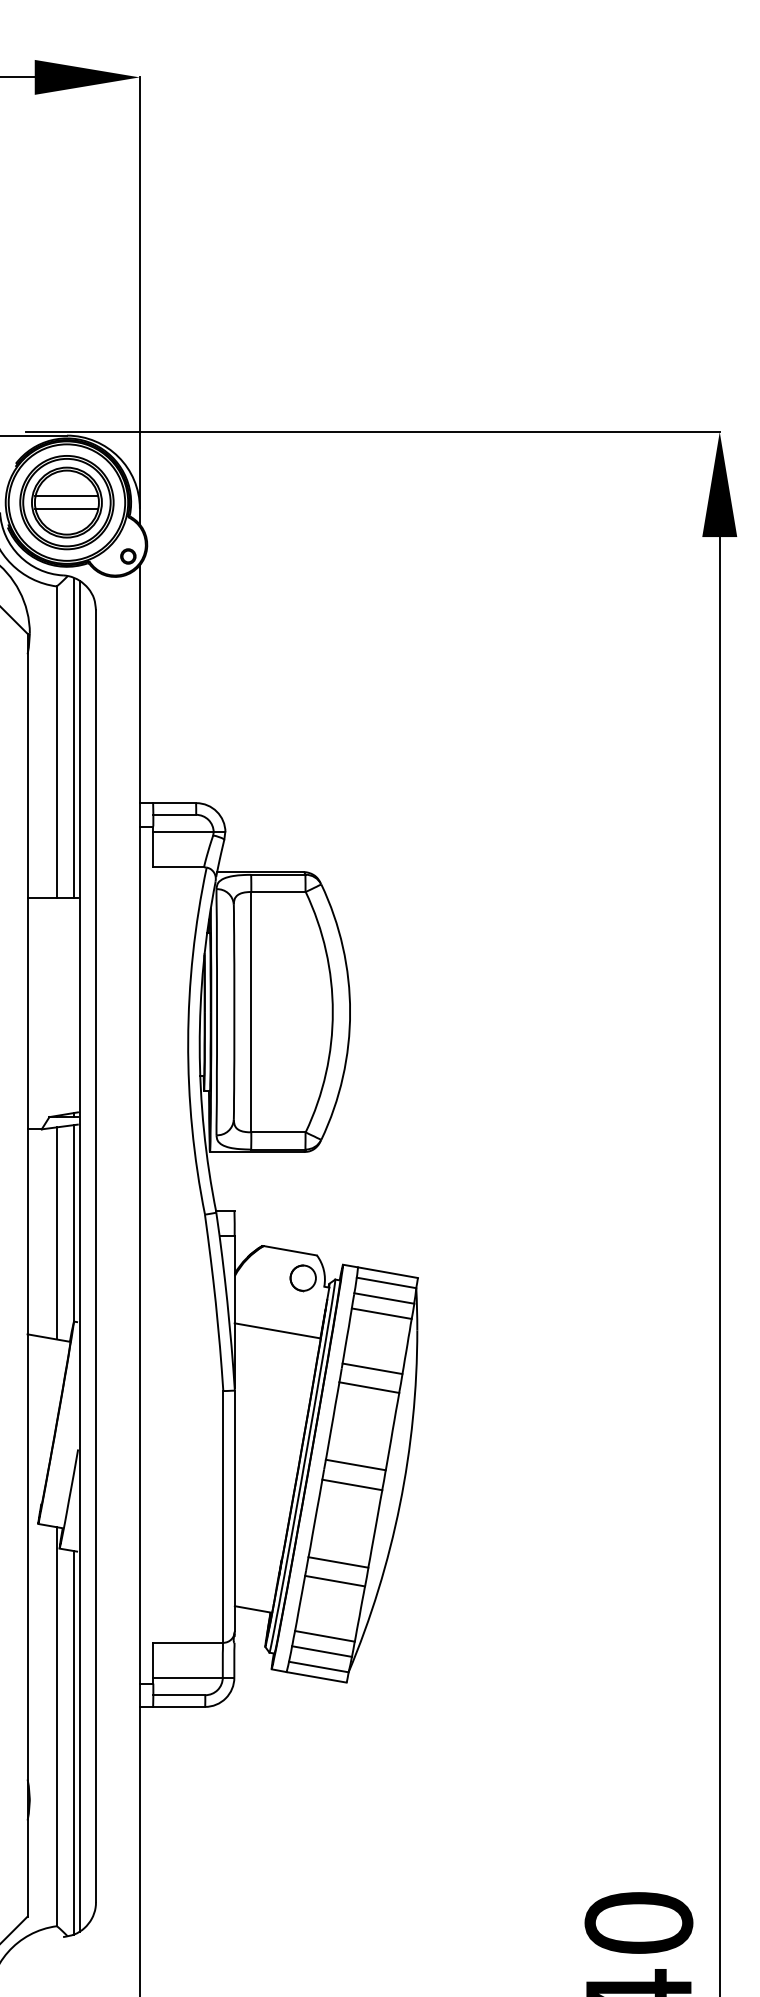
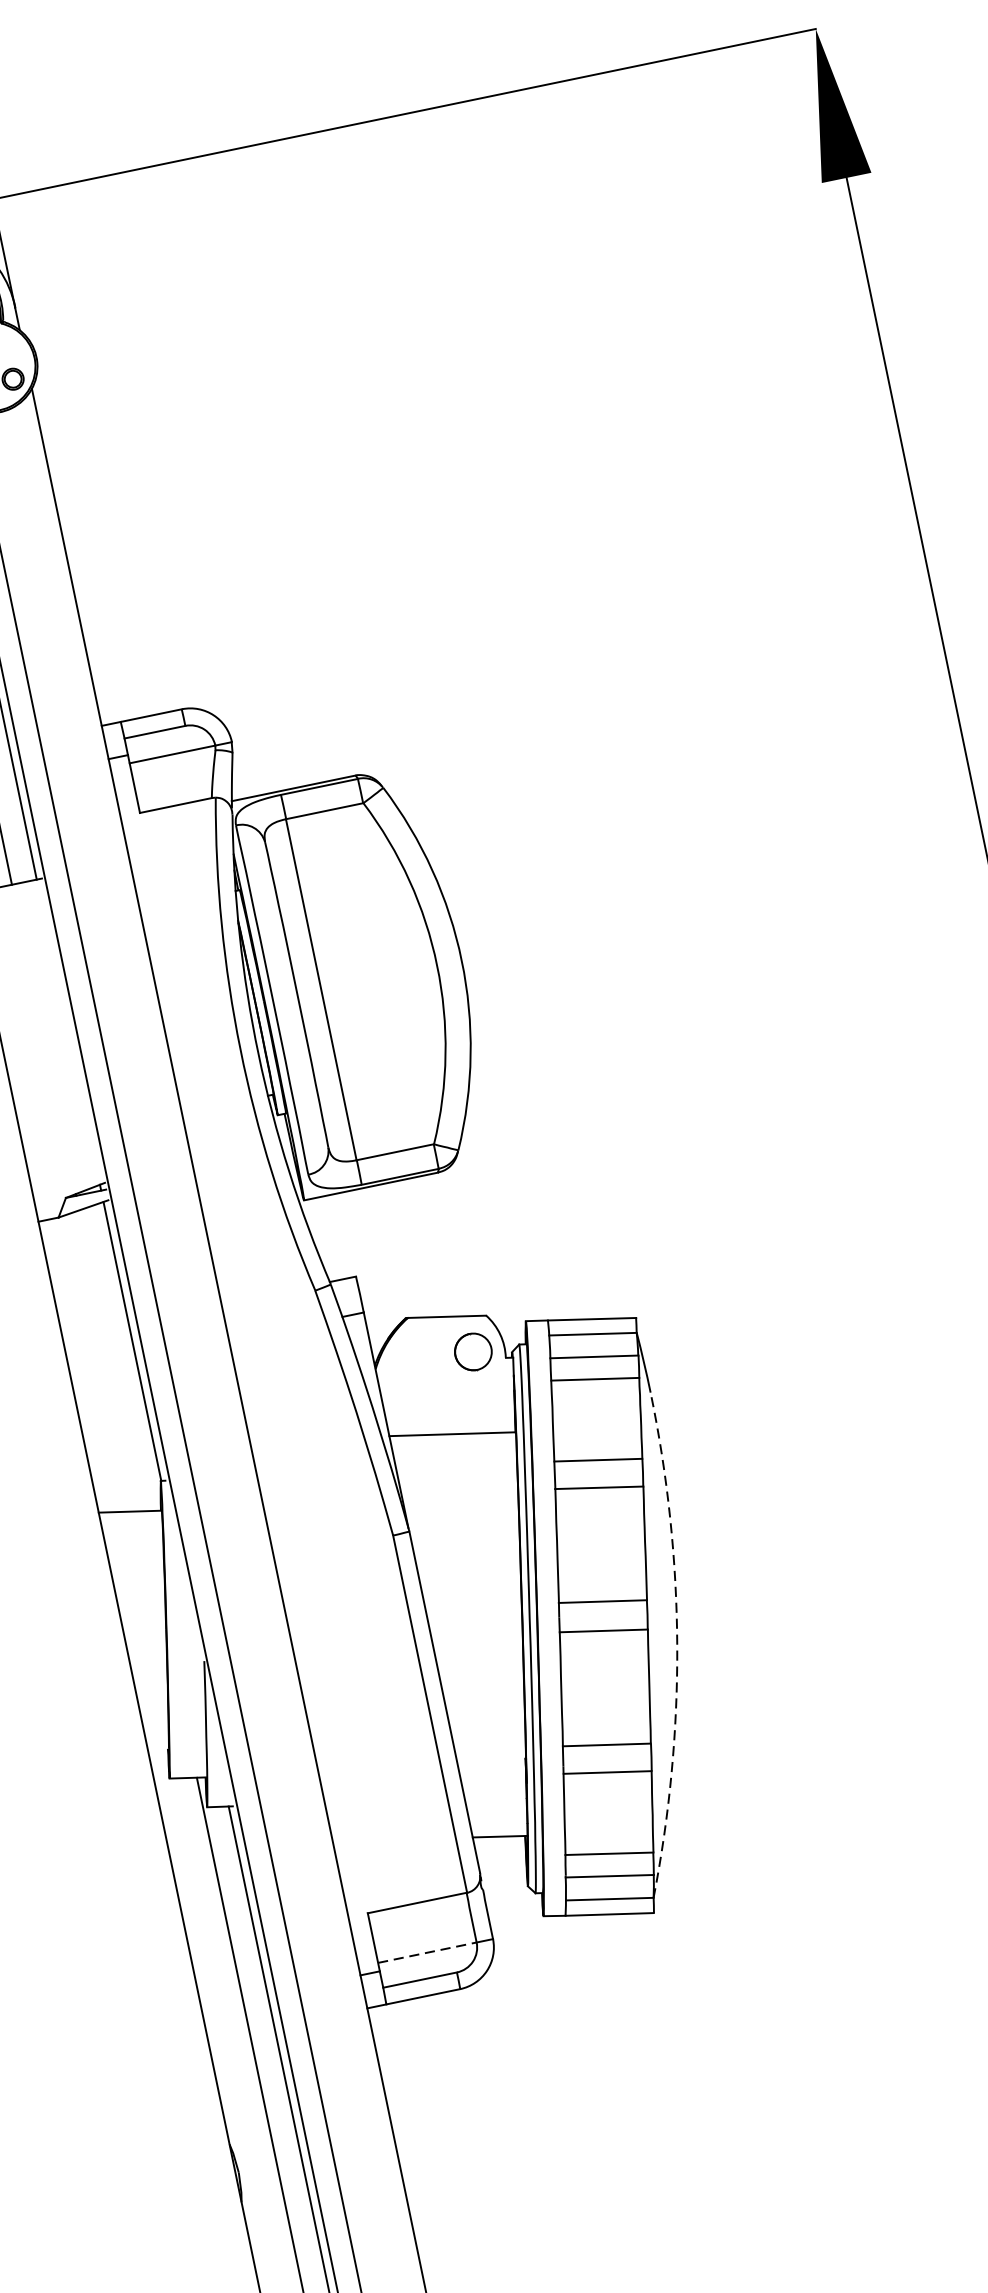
line: (56, 1233) -> (110, 1361), removed
arc: (399, 1504) -> (676, 1644), solid -> dashed
line: (188, 1677) -> (427, 1952), solid -> dashed

